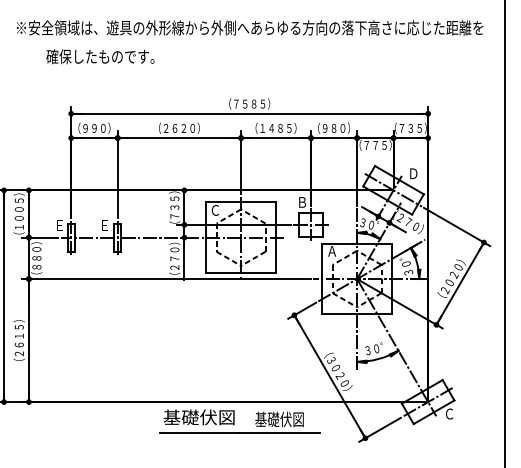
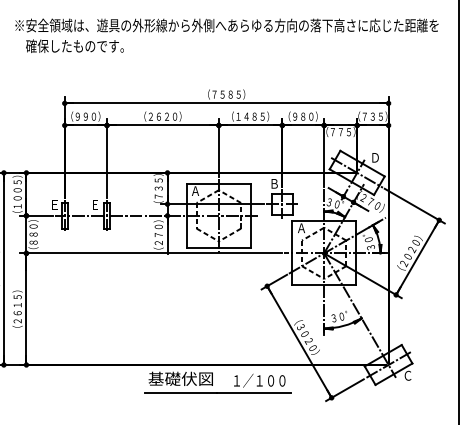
text: (100, 56) -> (75, 46), moved
text: (215, 210) -> (195, 191), Ｃ -> Ａ
text: (284, 419) -> (258, 380), 基礎伏図 -> １／１００

